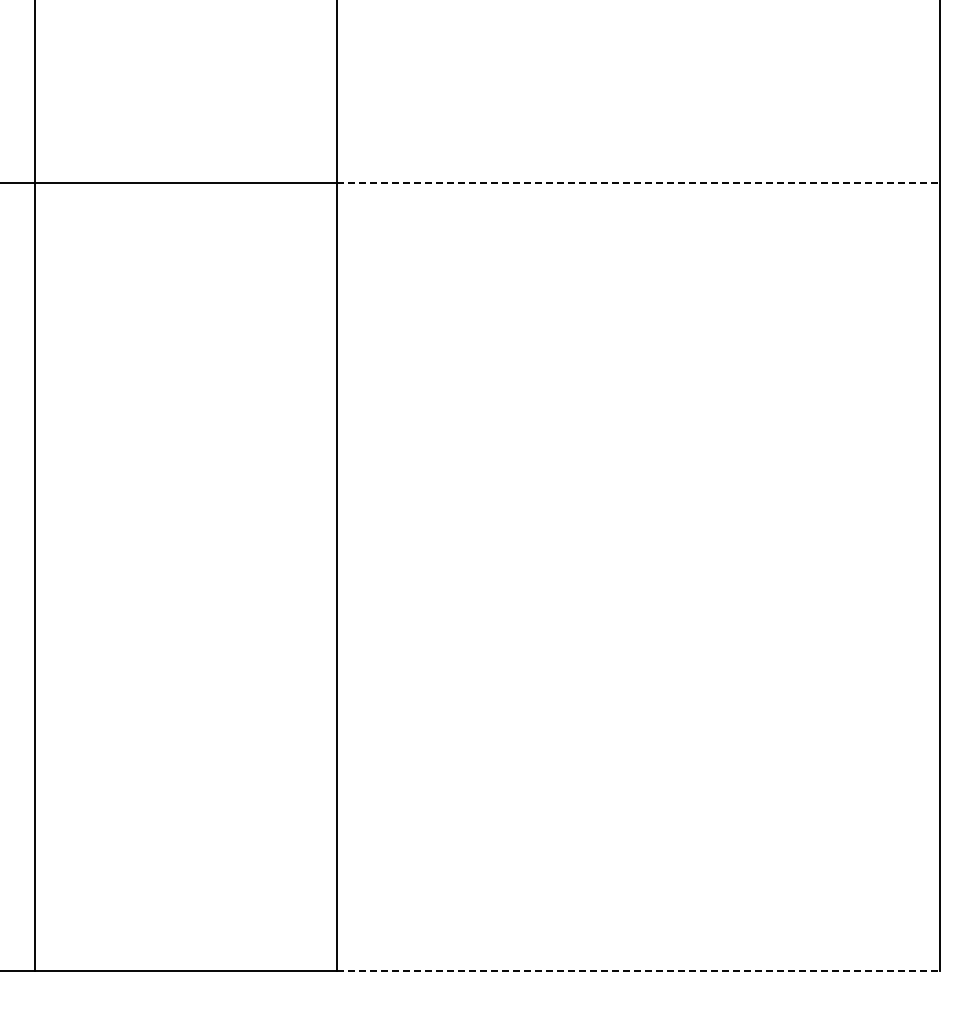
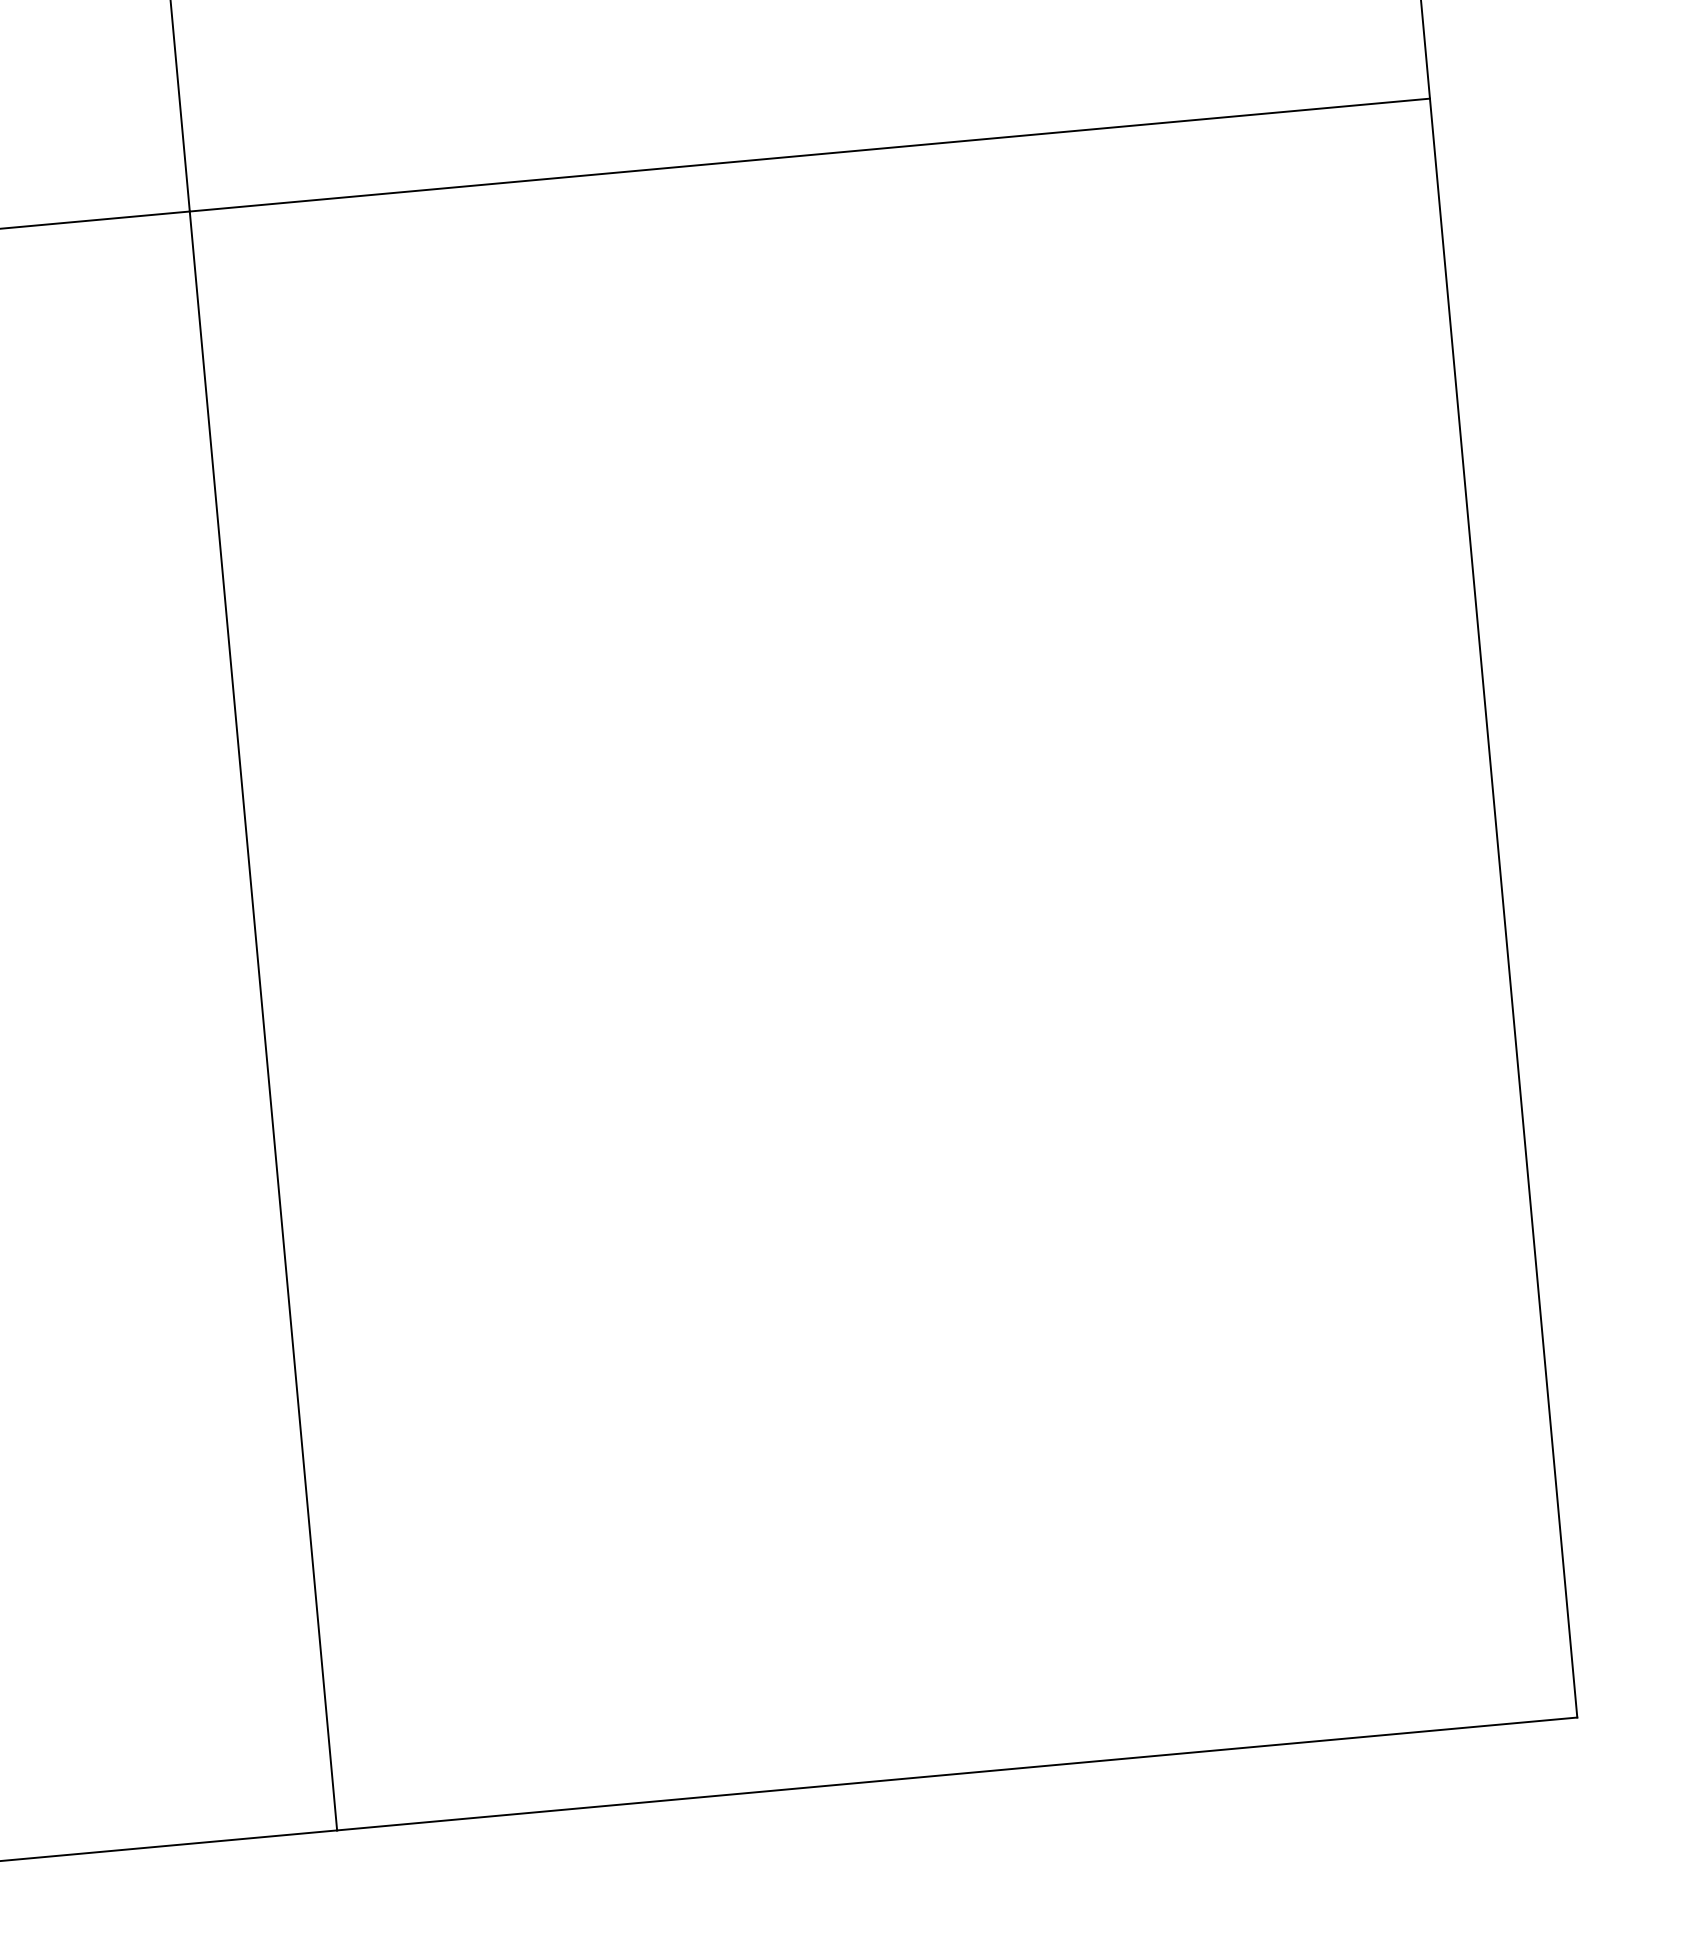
line: (638, 183) -> (810, 155), dashed -> solid
line: (638, 970) -> (957, 1772), dashed -> solid

